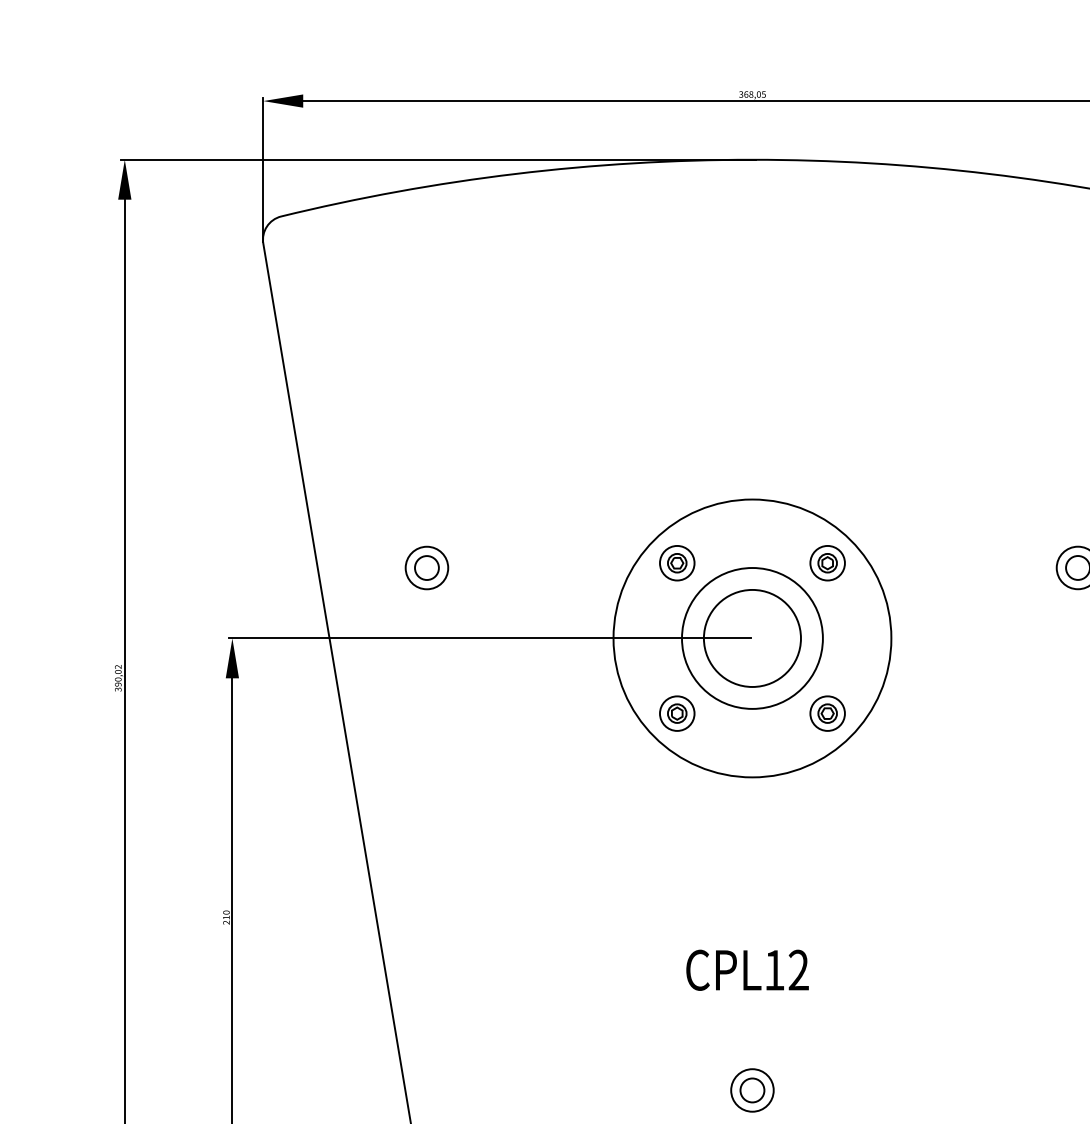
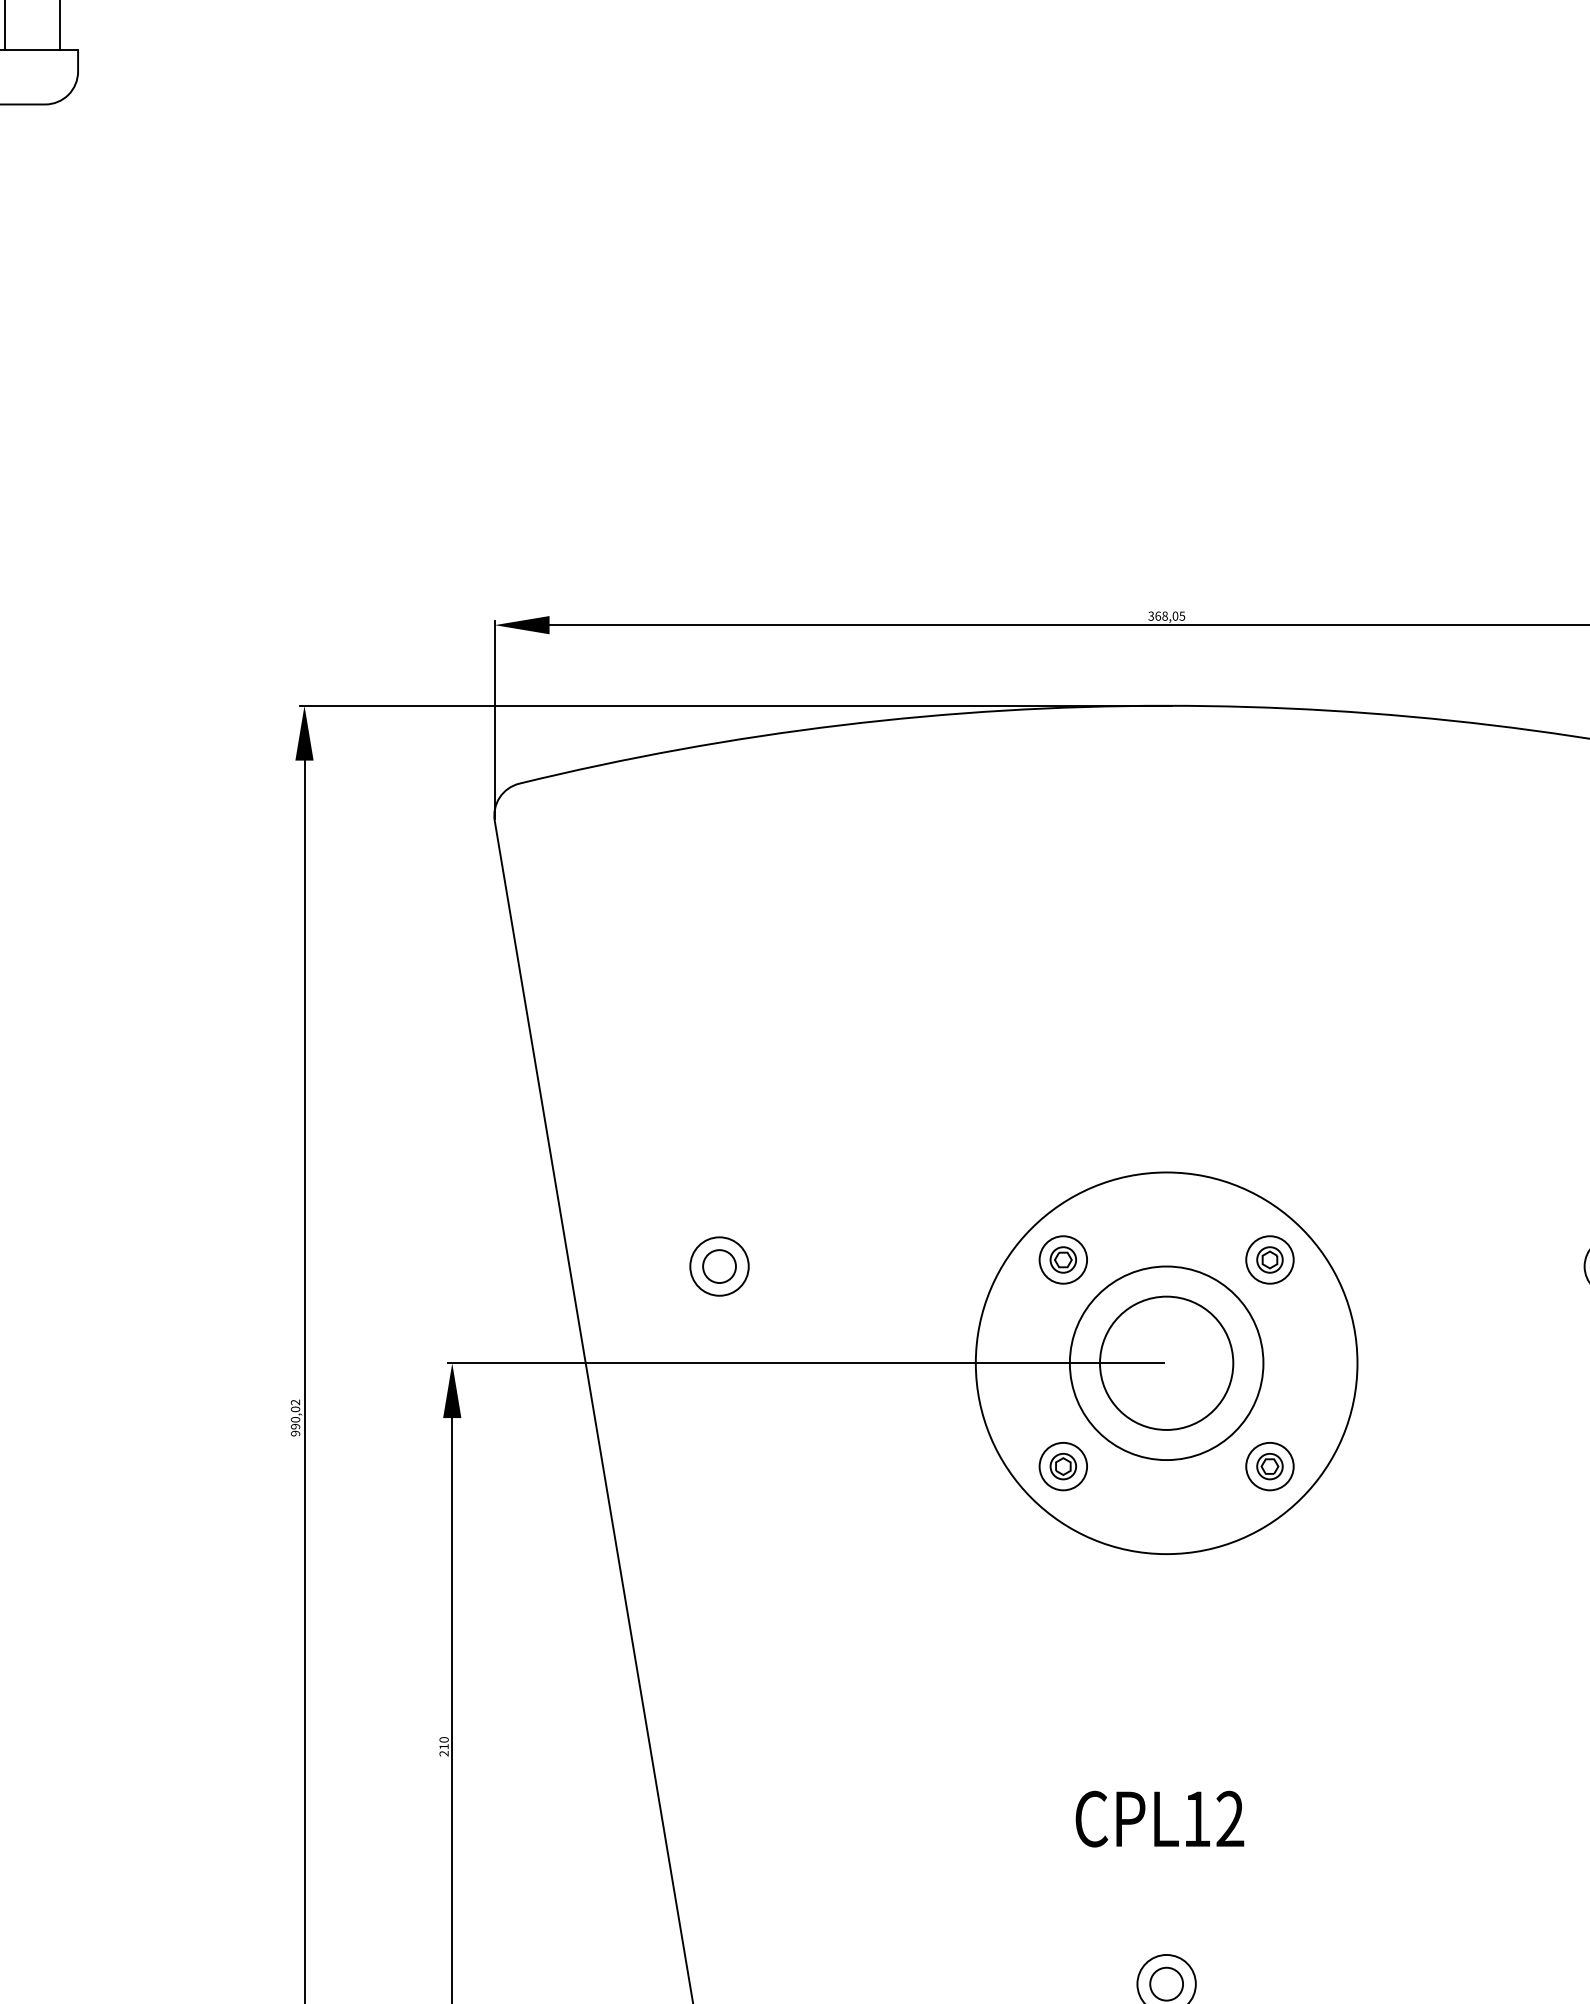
text: (118, 689) -> (295, 1433), 390,02 -> 990,02

